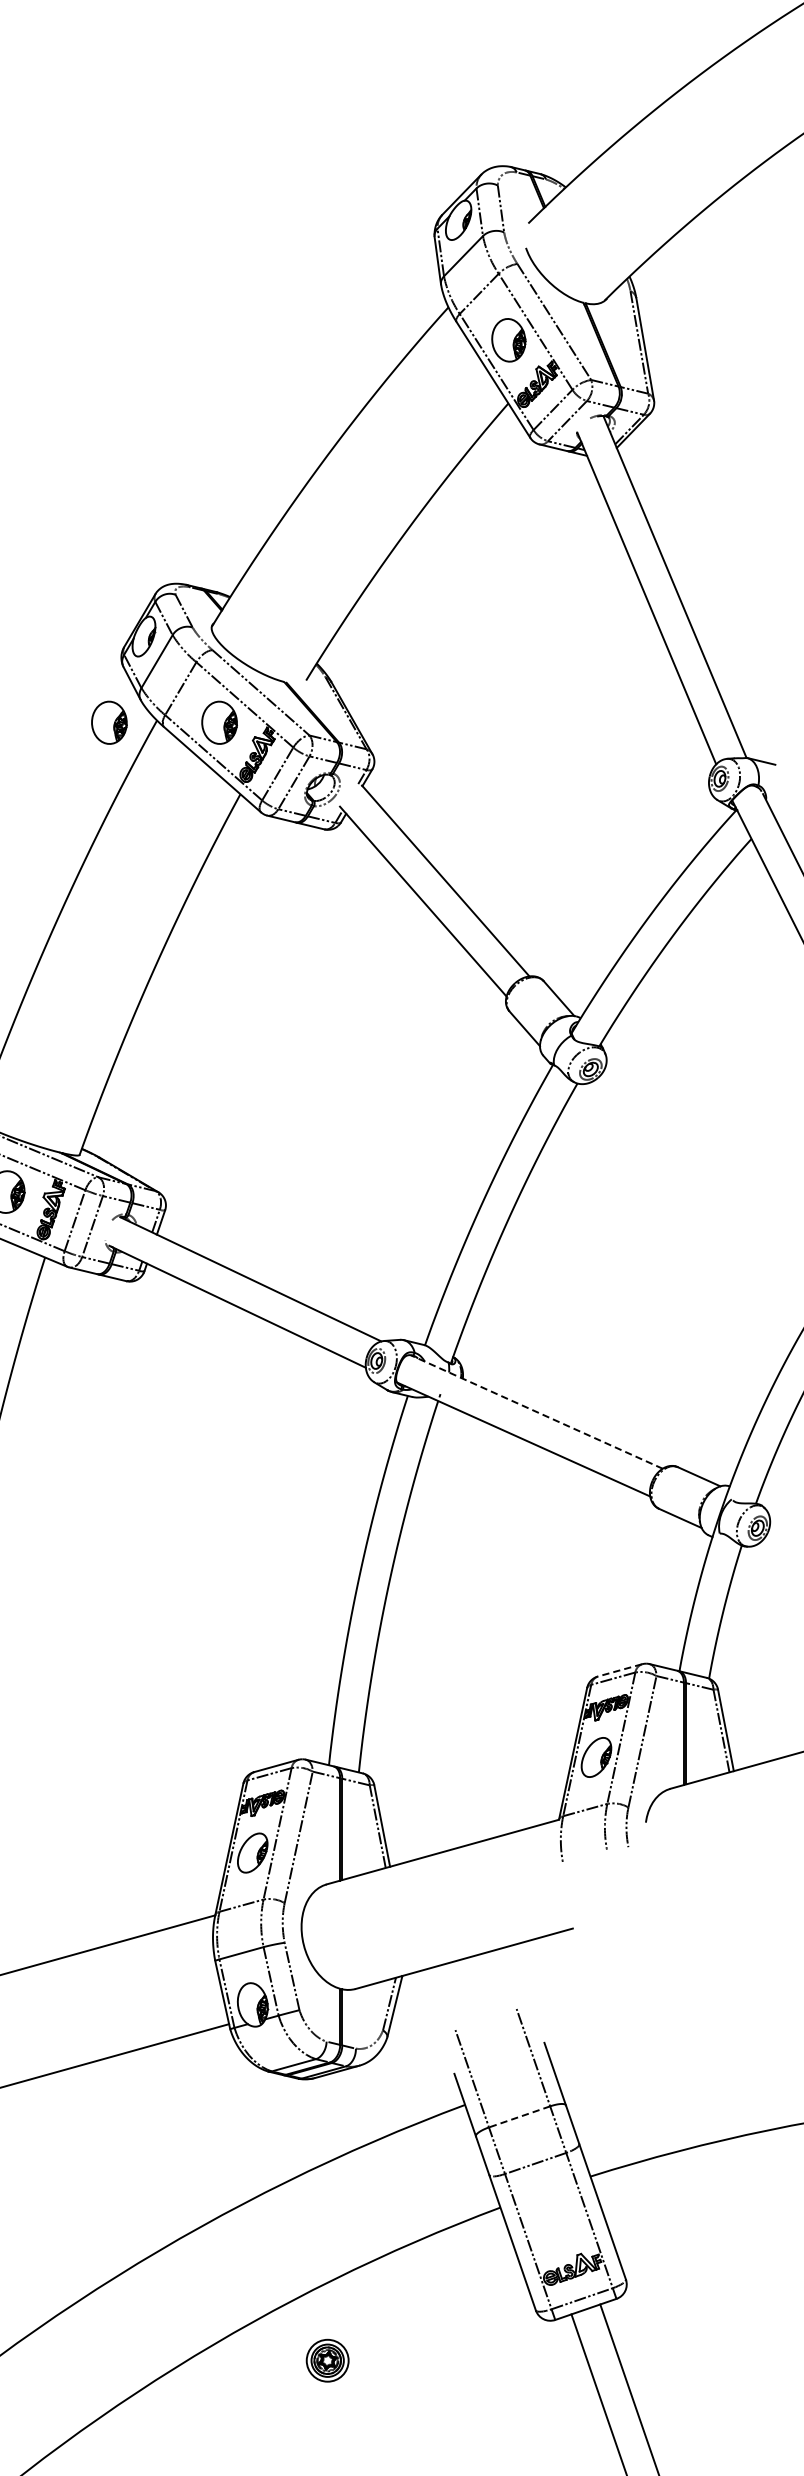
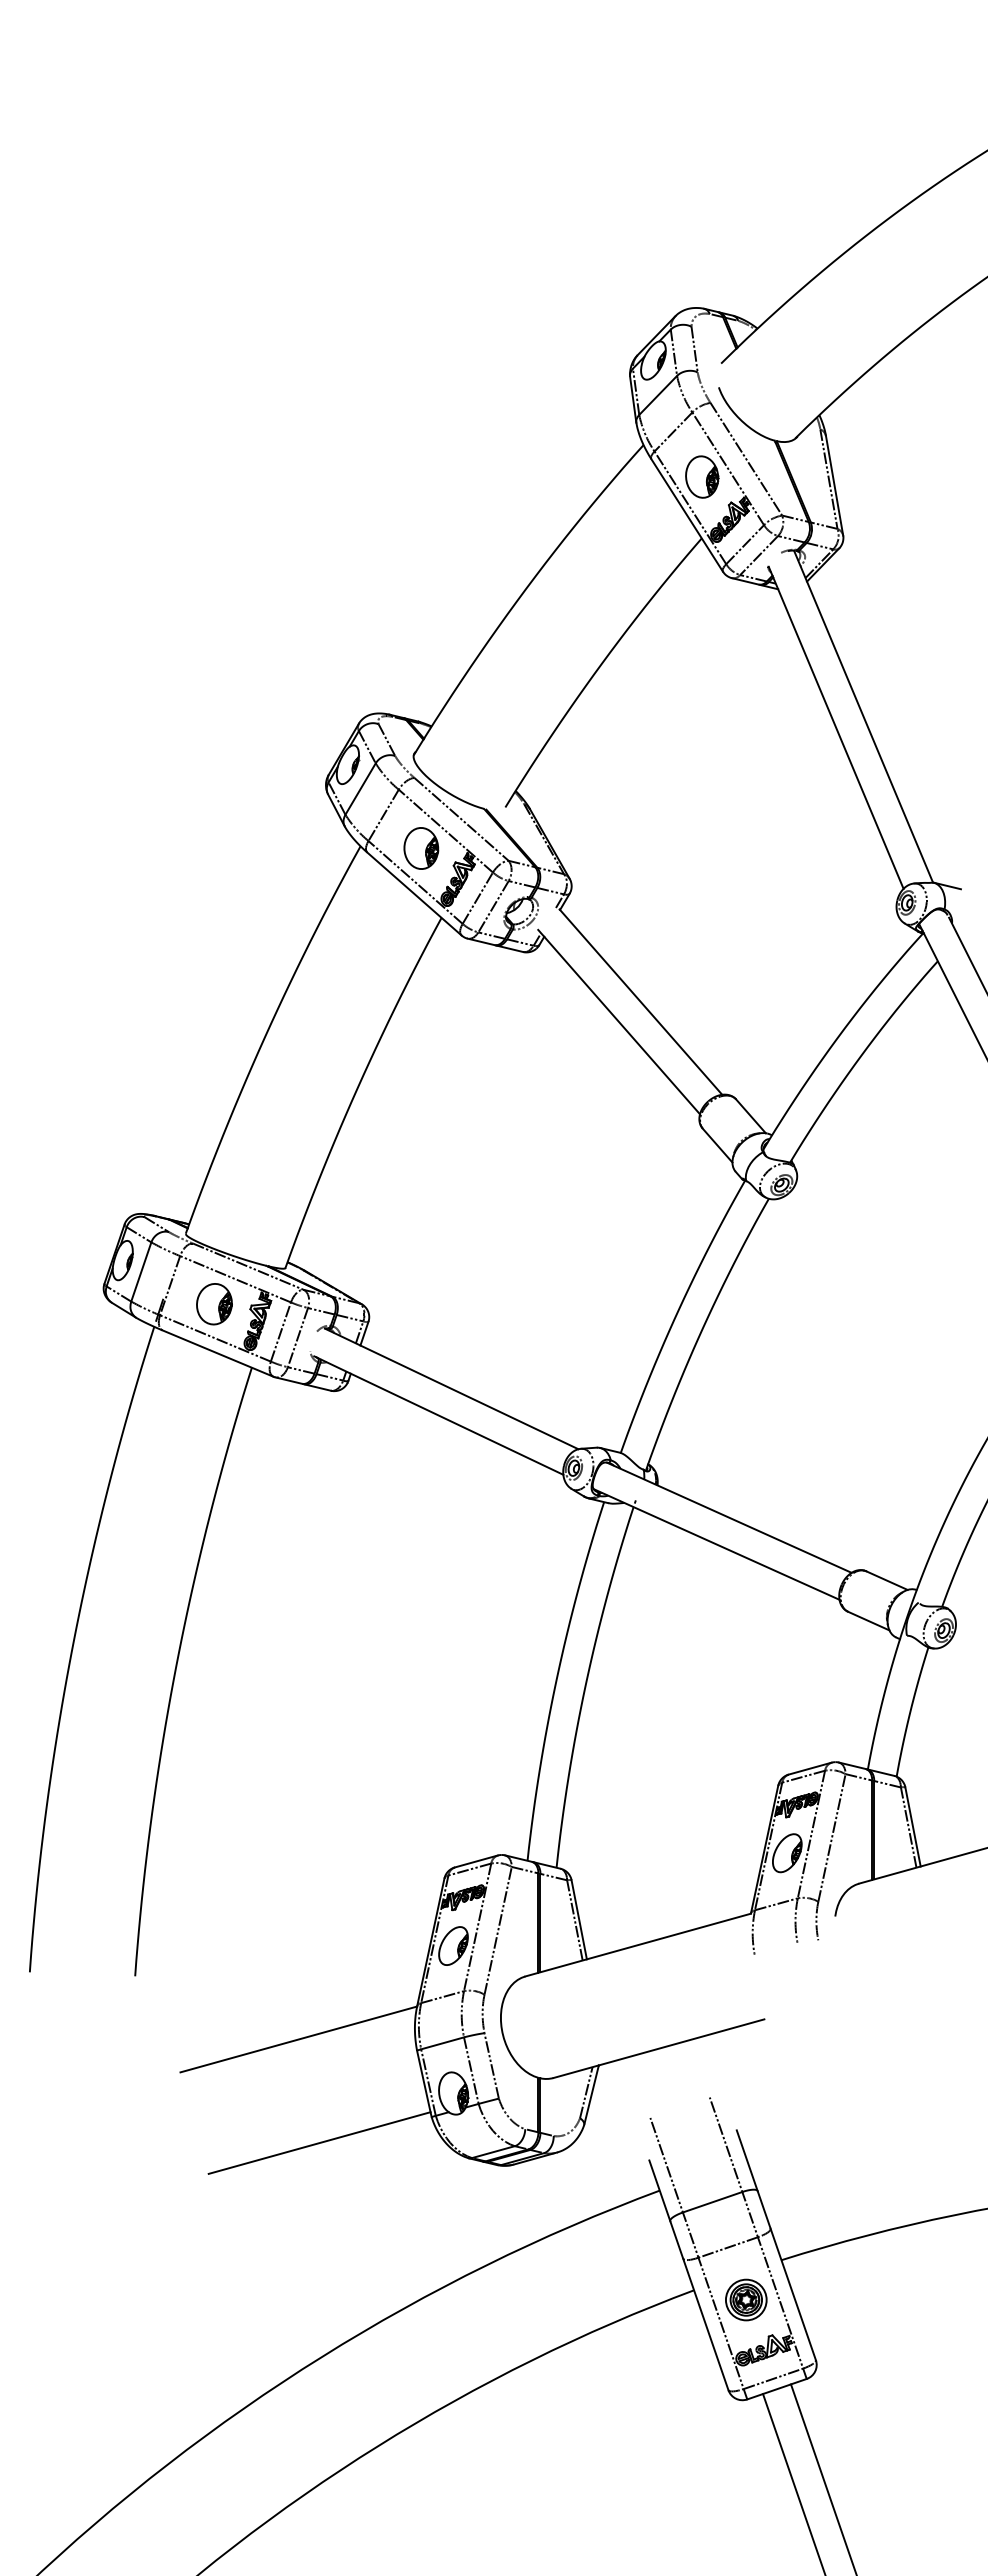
part: (109, 722) -> (314, 848), removed
line: (535, 1411) -> (728, 1517), dashed -> solid
line: (619, 1670) -> (809, 1768), dashed -> solid
line: (519, 2117) -> (712, 2202), dashed -> solid
part: (327, 2360) -> (746, 2299), moved

